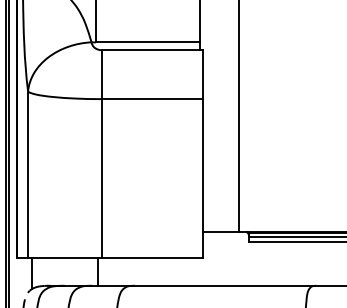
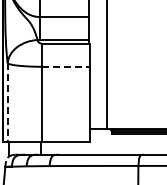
line: (152, 98) -> (66, 66), solid -> dashed
line: (27, 174) -> (7, 102), solid -> dashed

